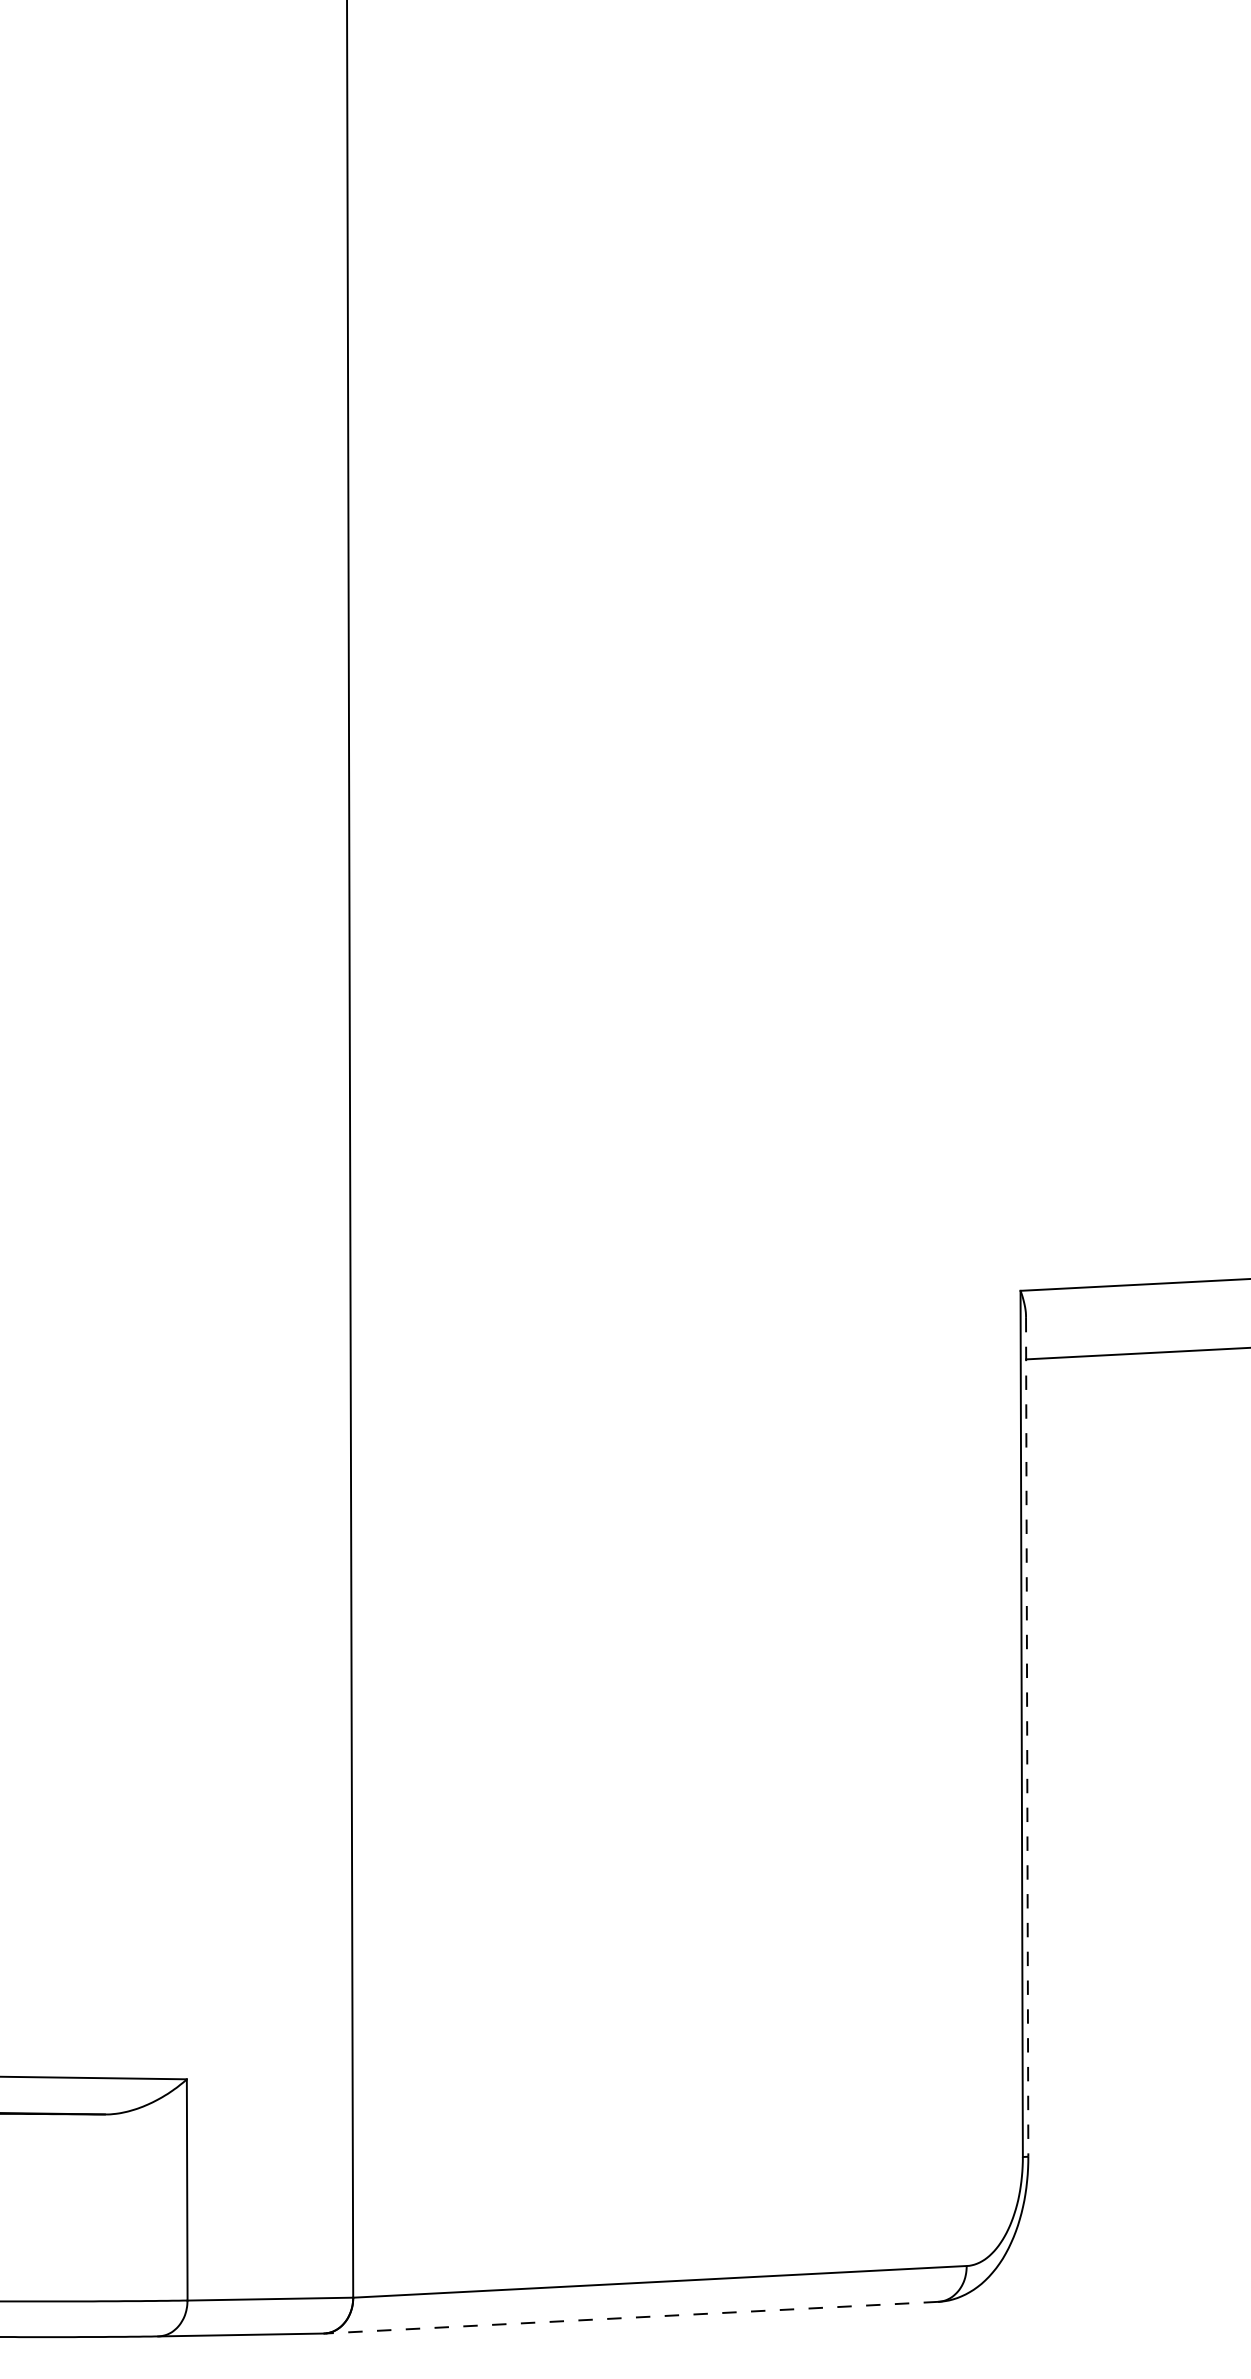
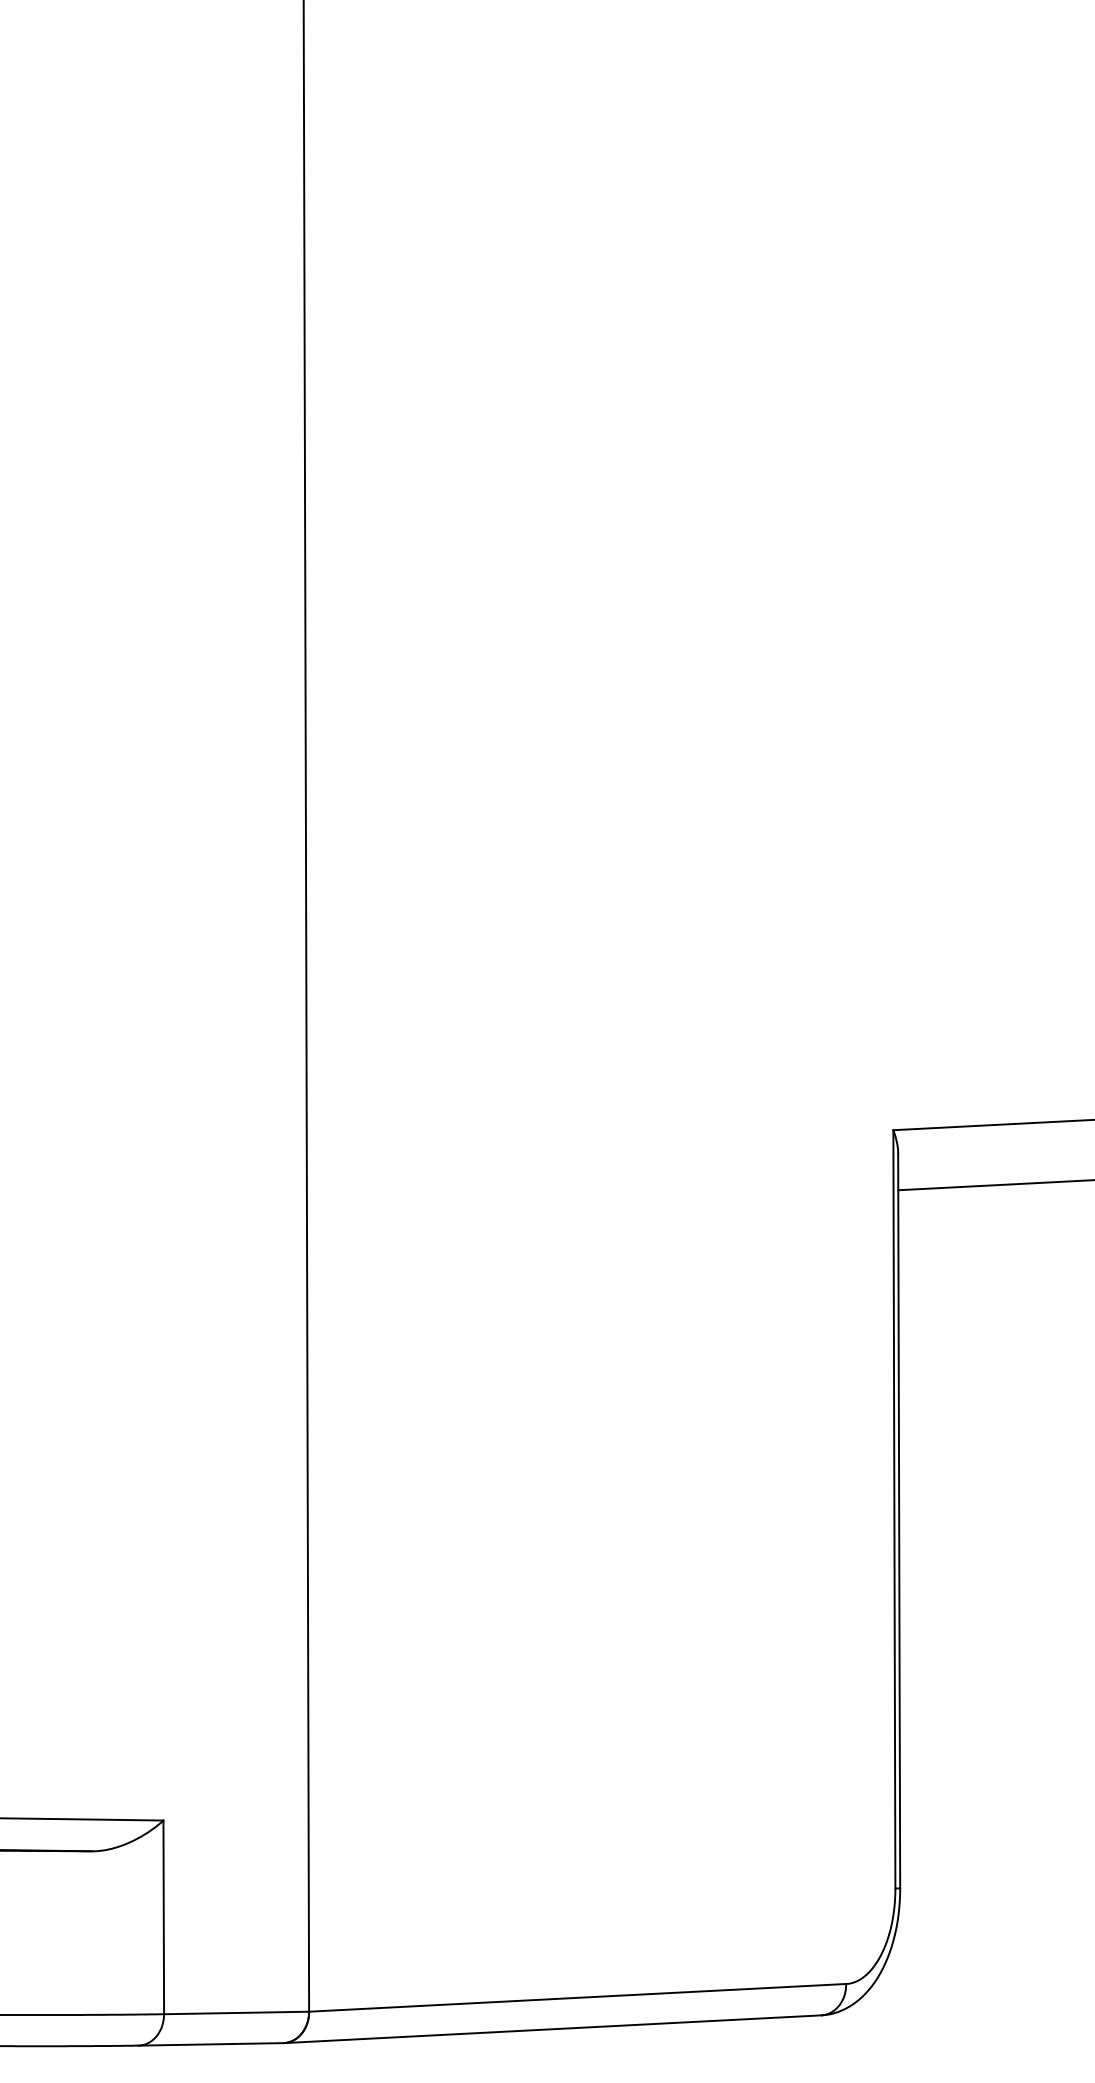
line: (1027, 1737) -> (899, 1521), dashed -> solid
line: (630, 2317) -> (551, 2029), dashed -> solid

